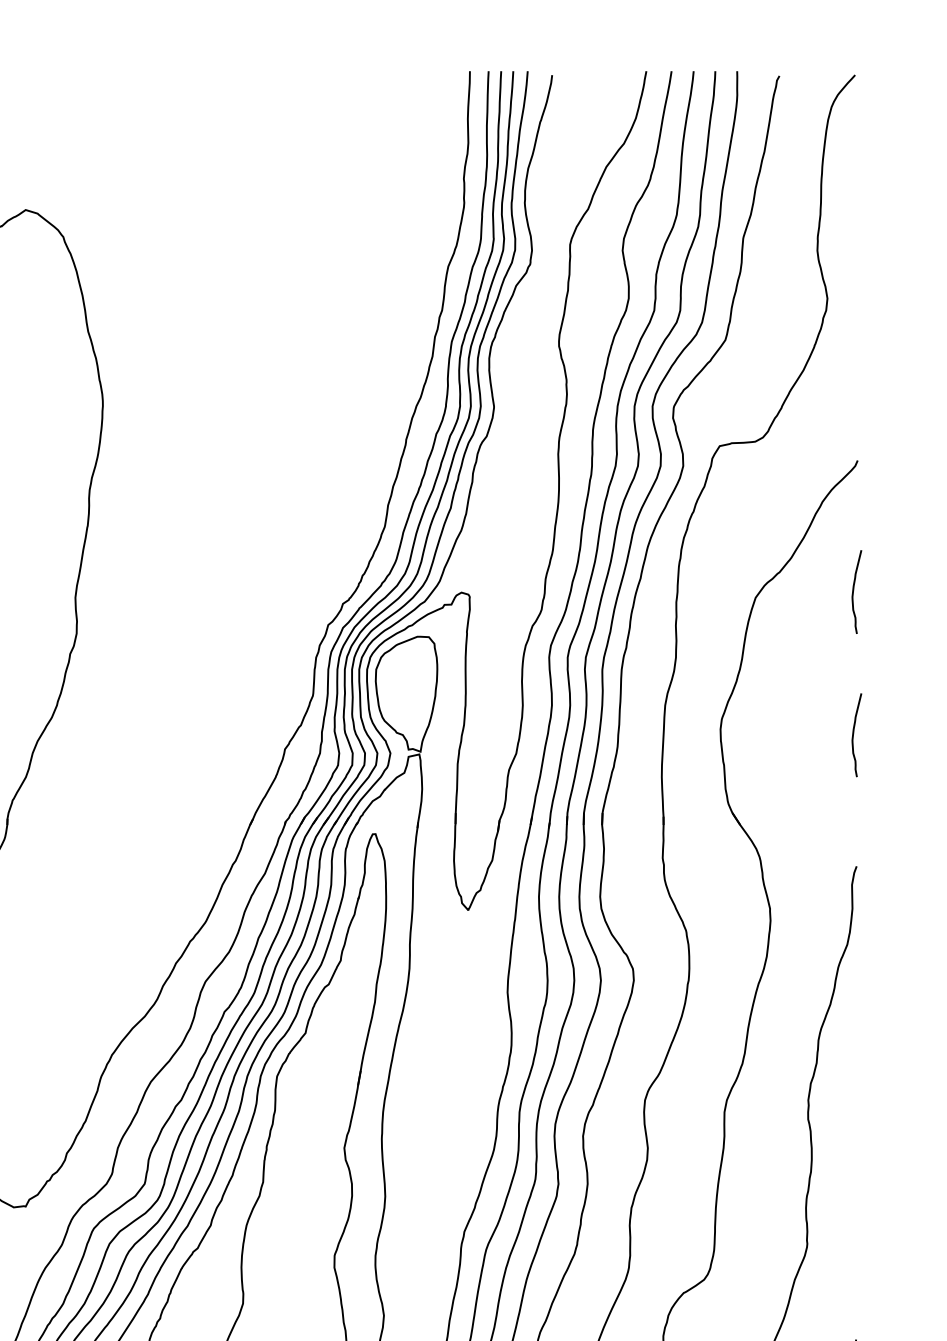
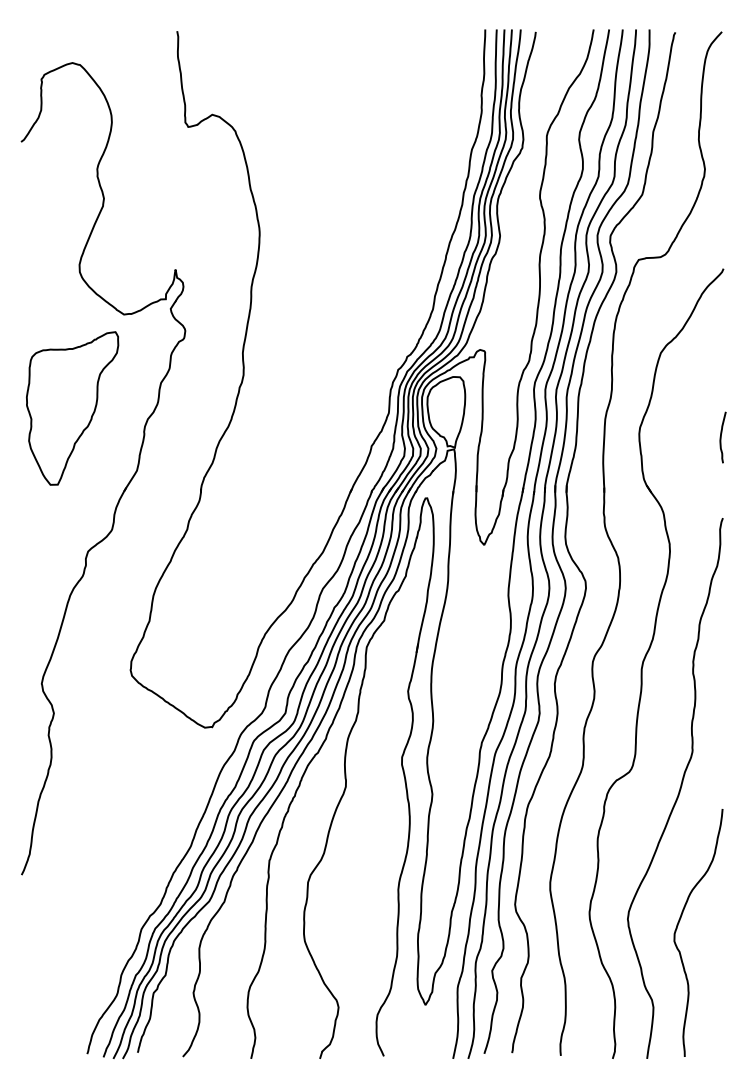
curve: (854, 591) -> (721, 349), removed

